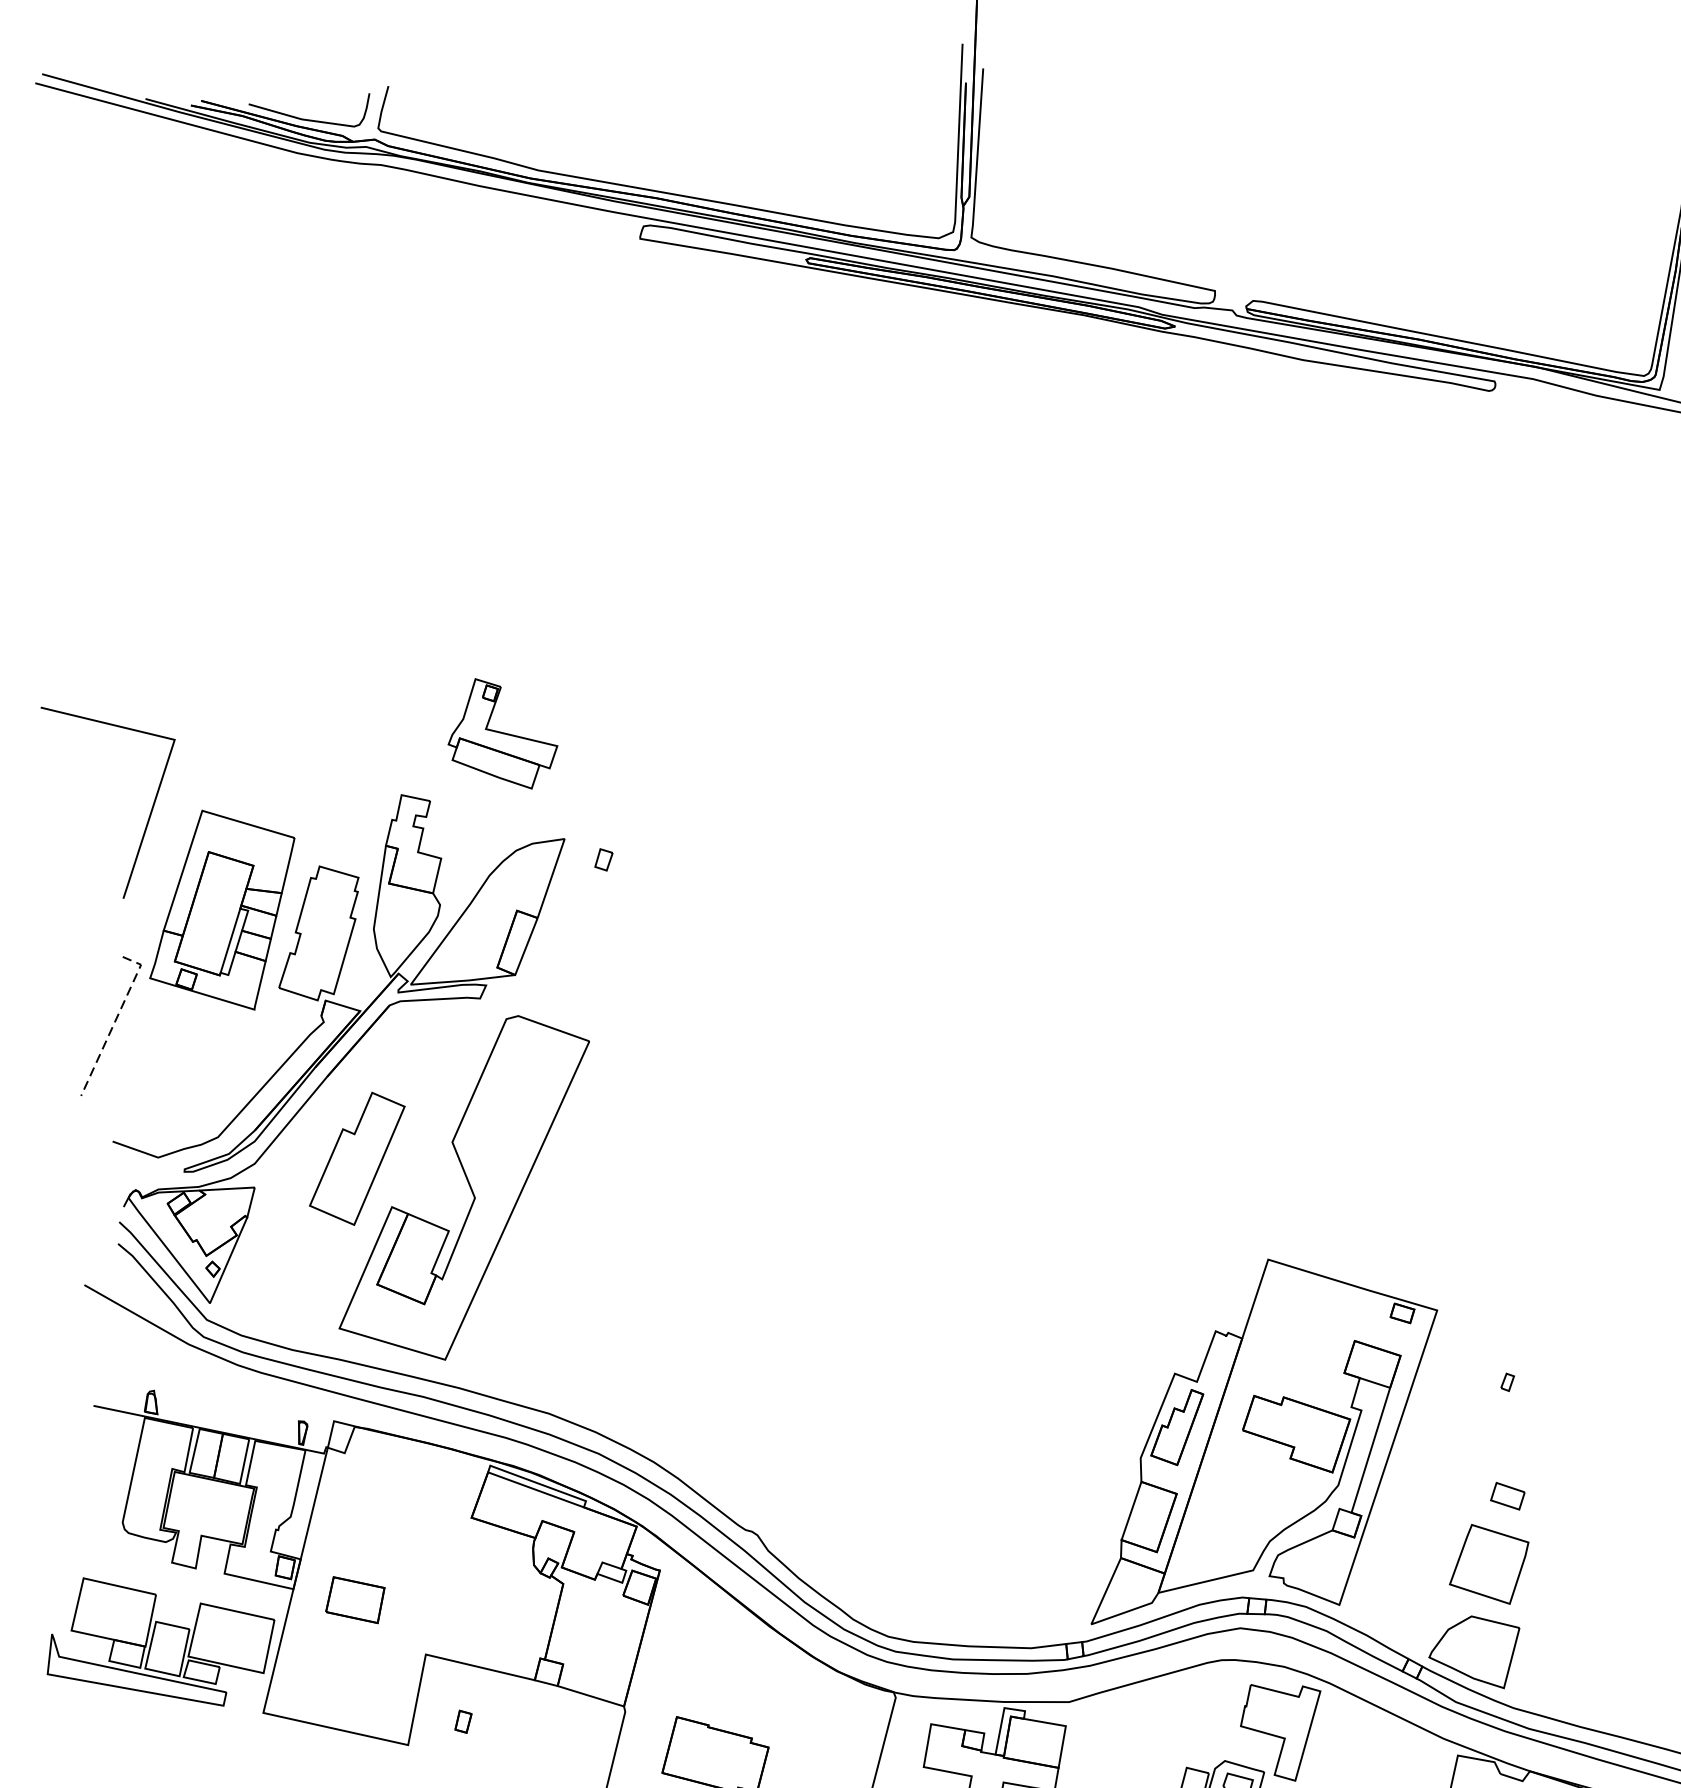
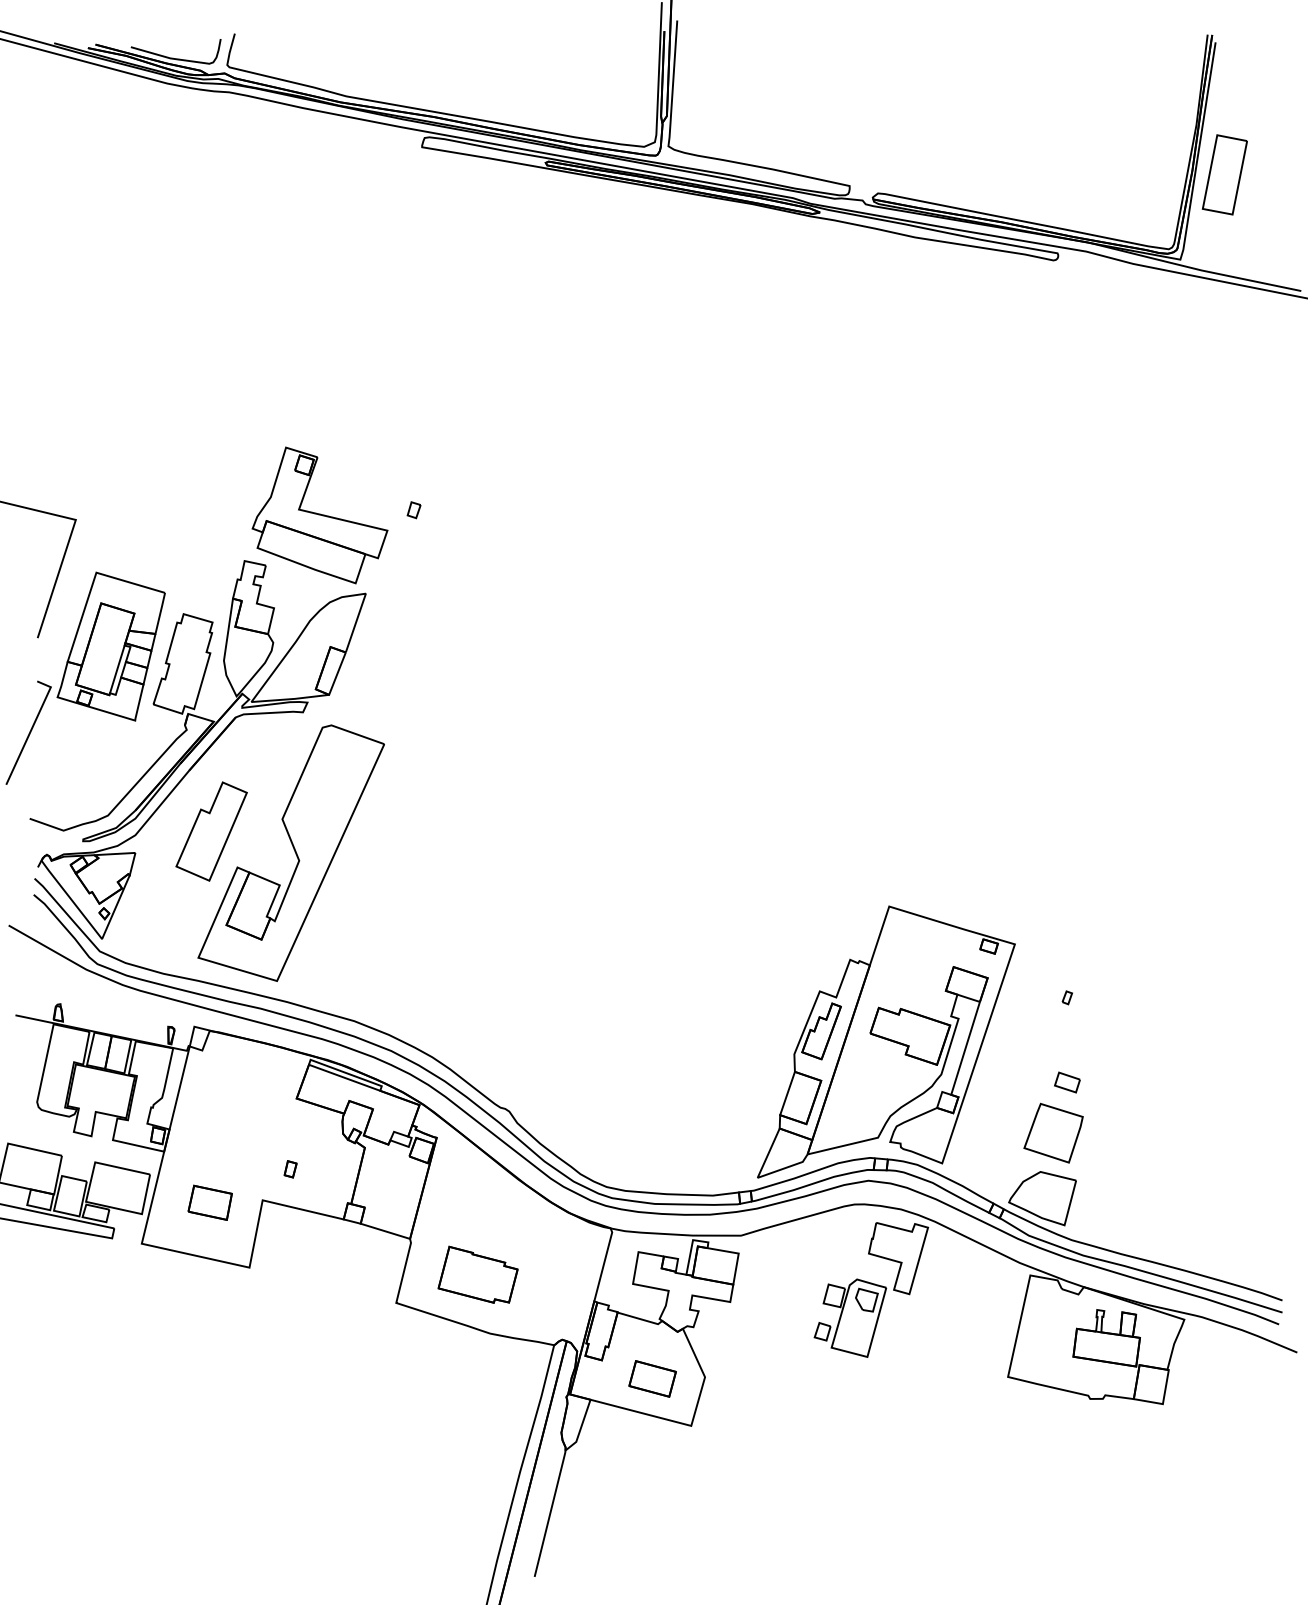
part: (502, 733) -> (319, 515), size x1.67
part: (603, 860) -> (413, 510), moved
line: (115, 1020) -> (31, 728), dashed -> solid
part: (354, 1599) -> (209, 1202), moved
part: (463, 1722) -> (290, 1169), moved

